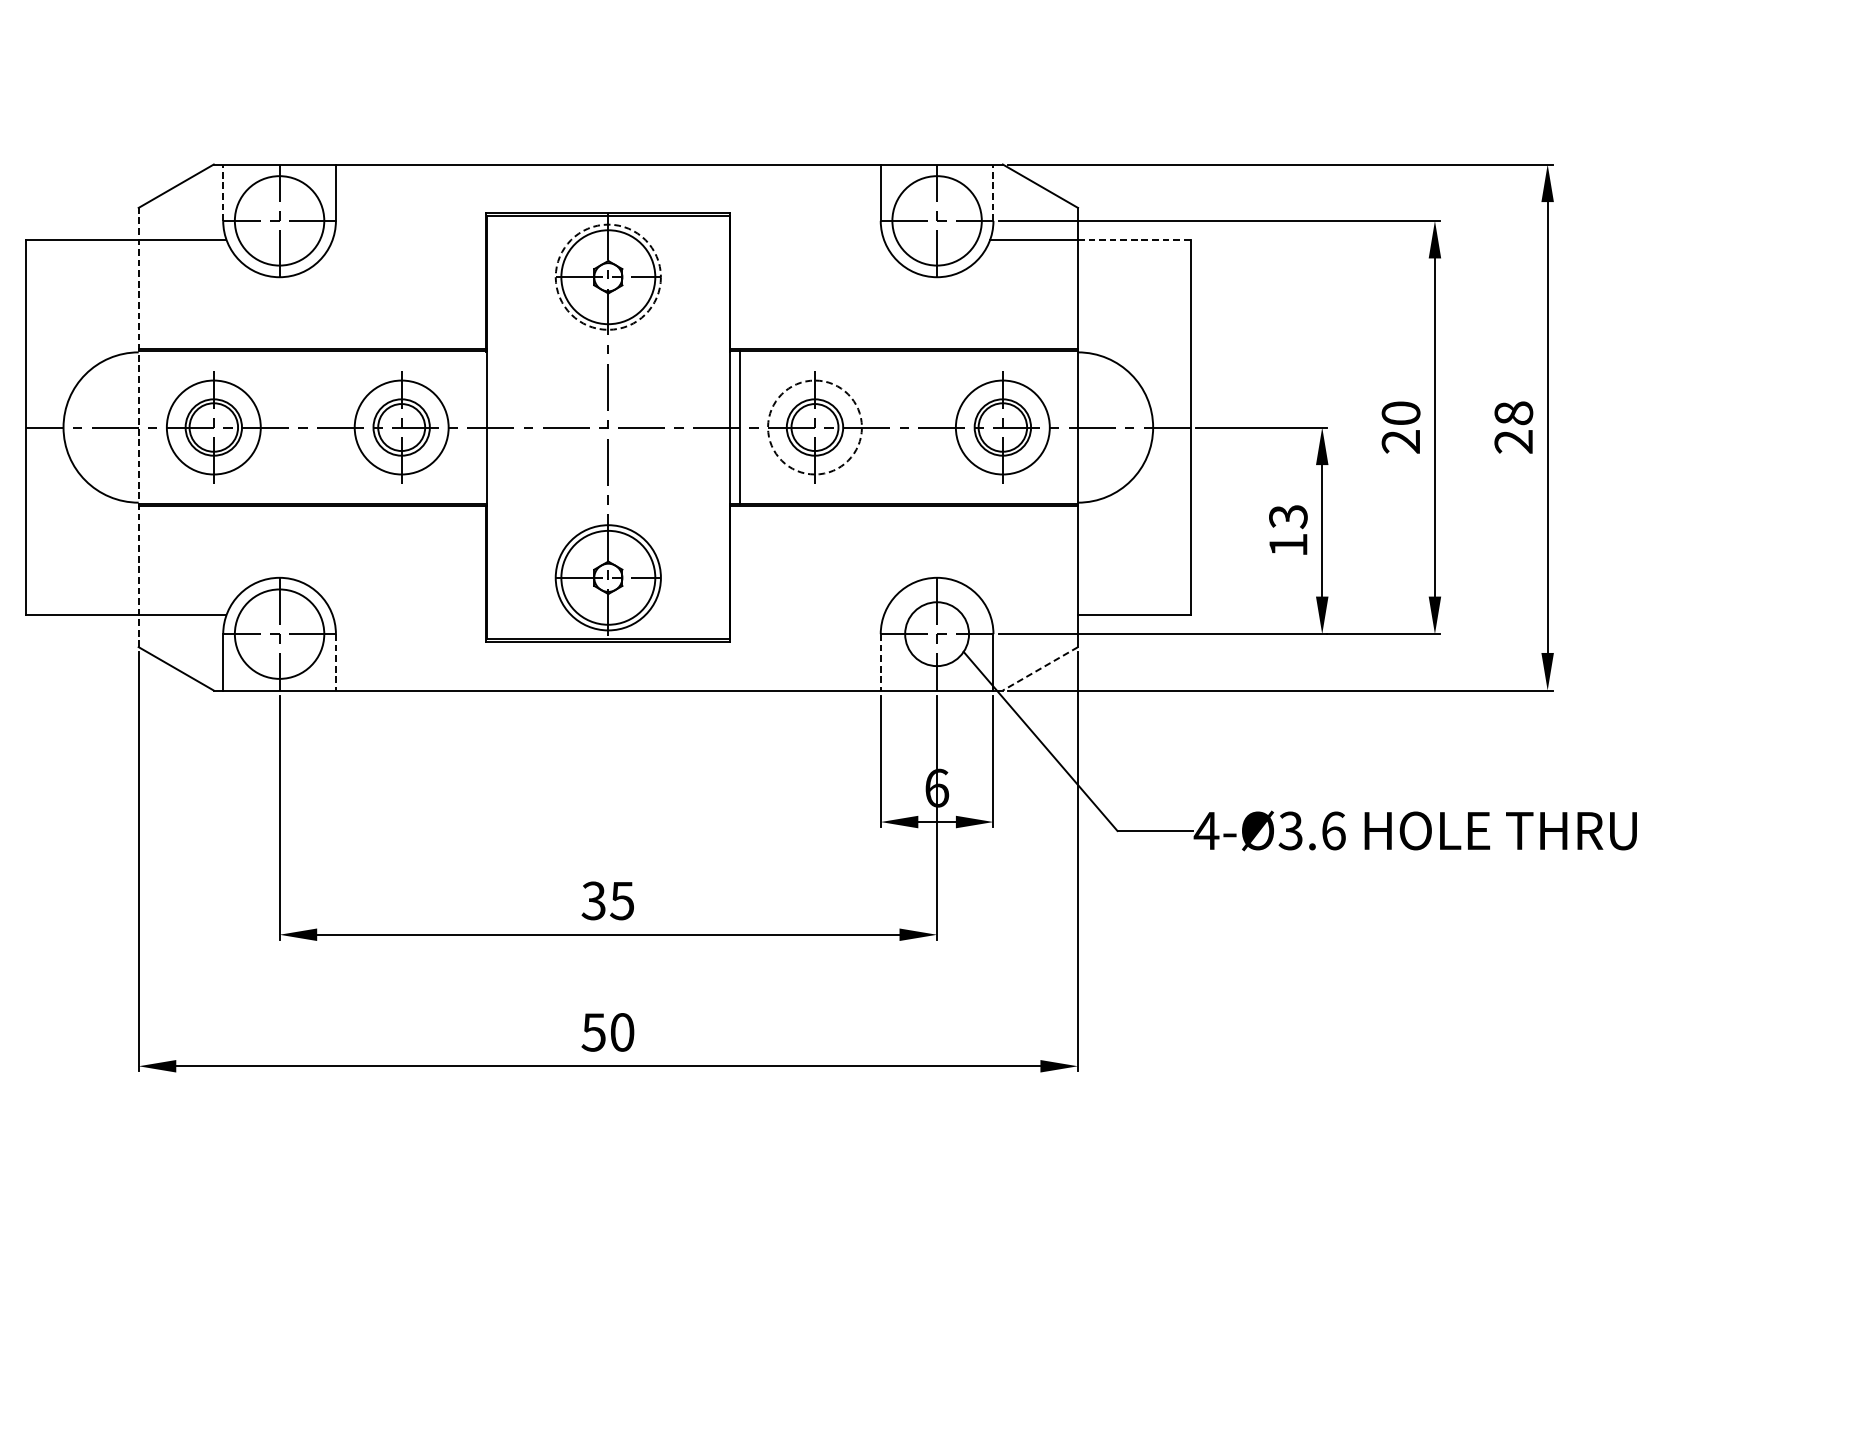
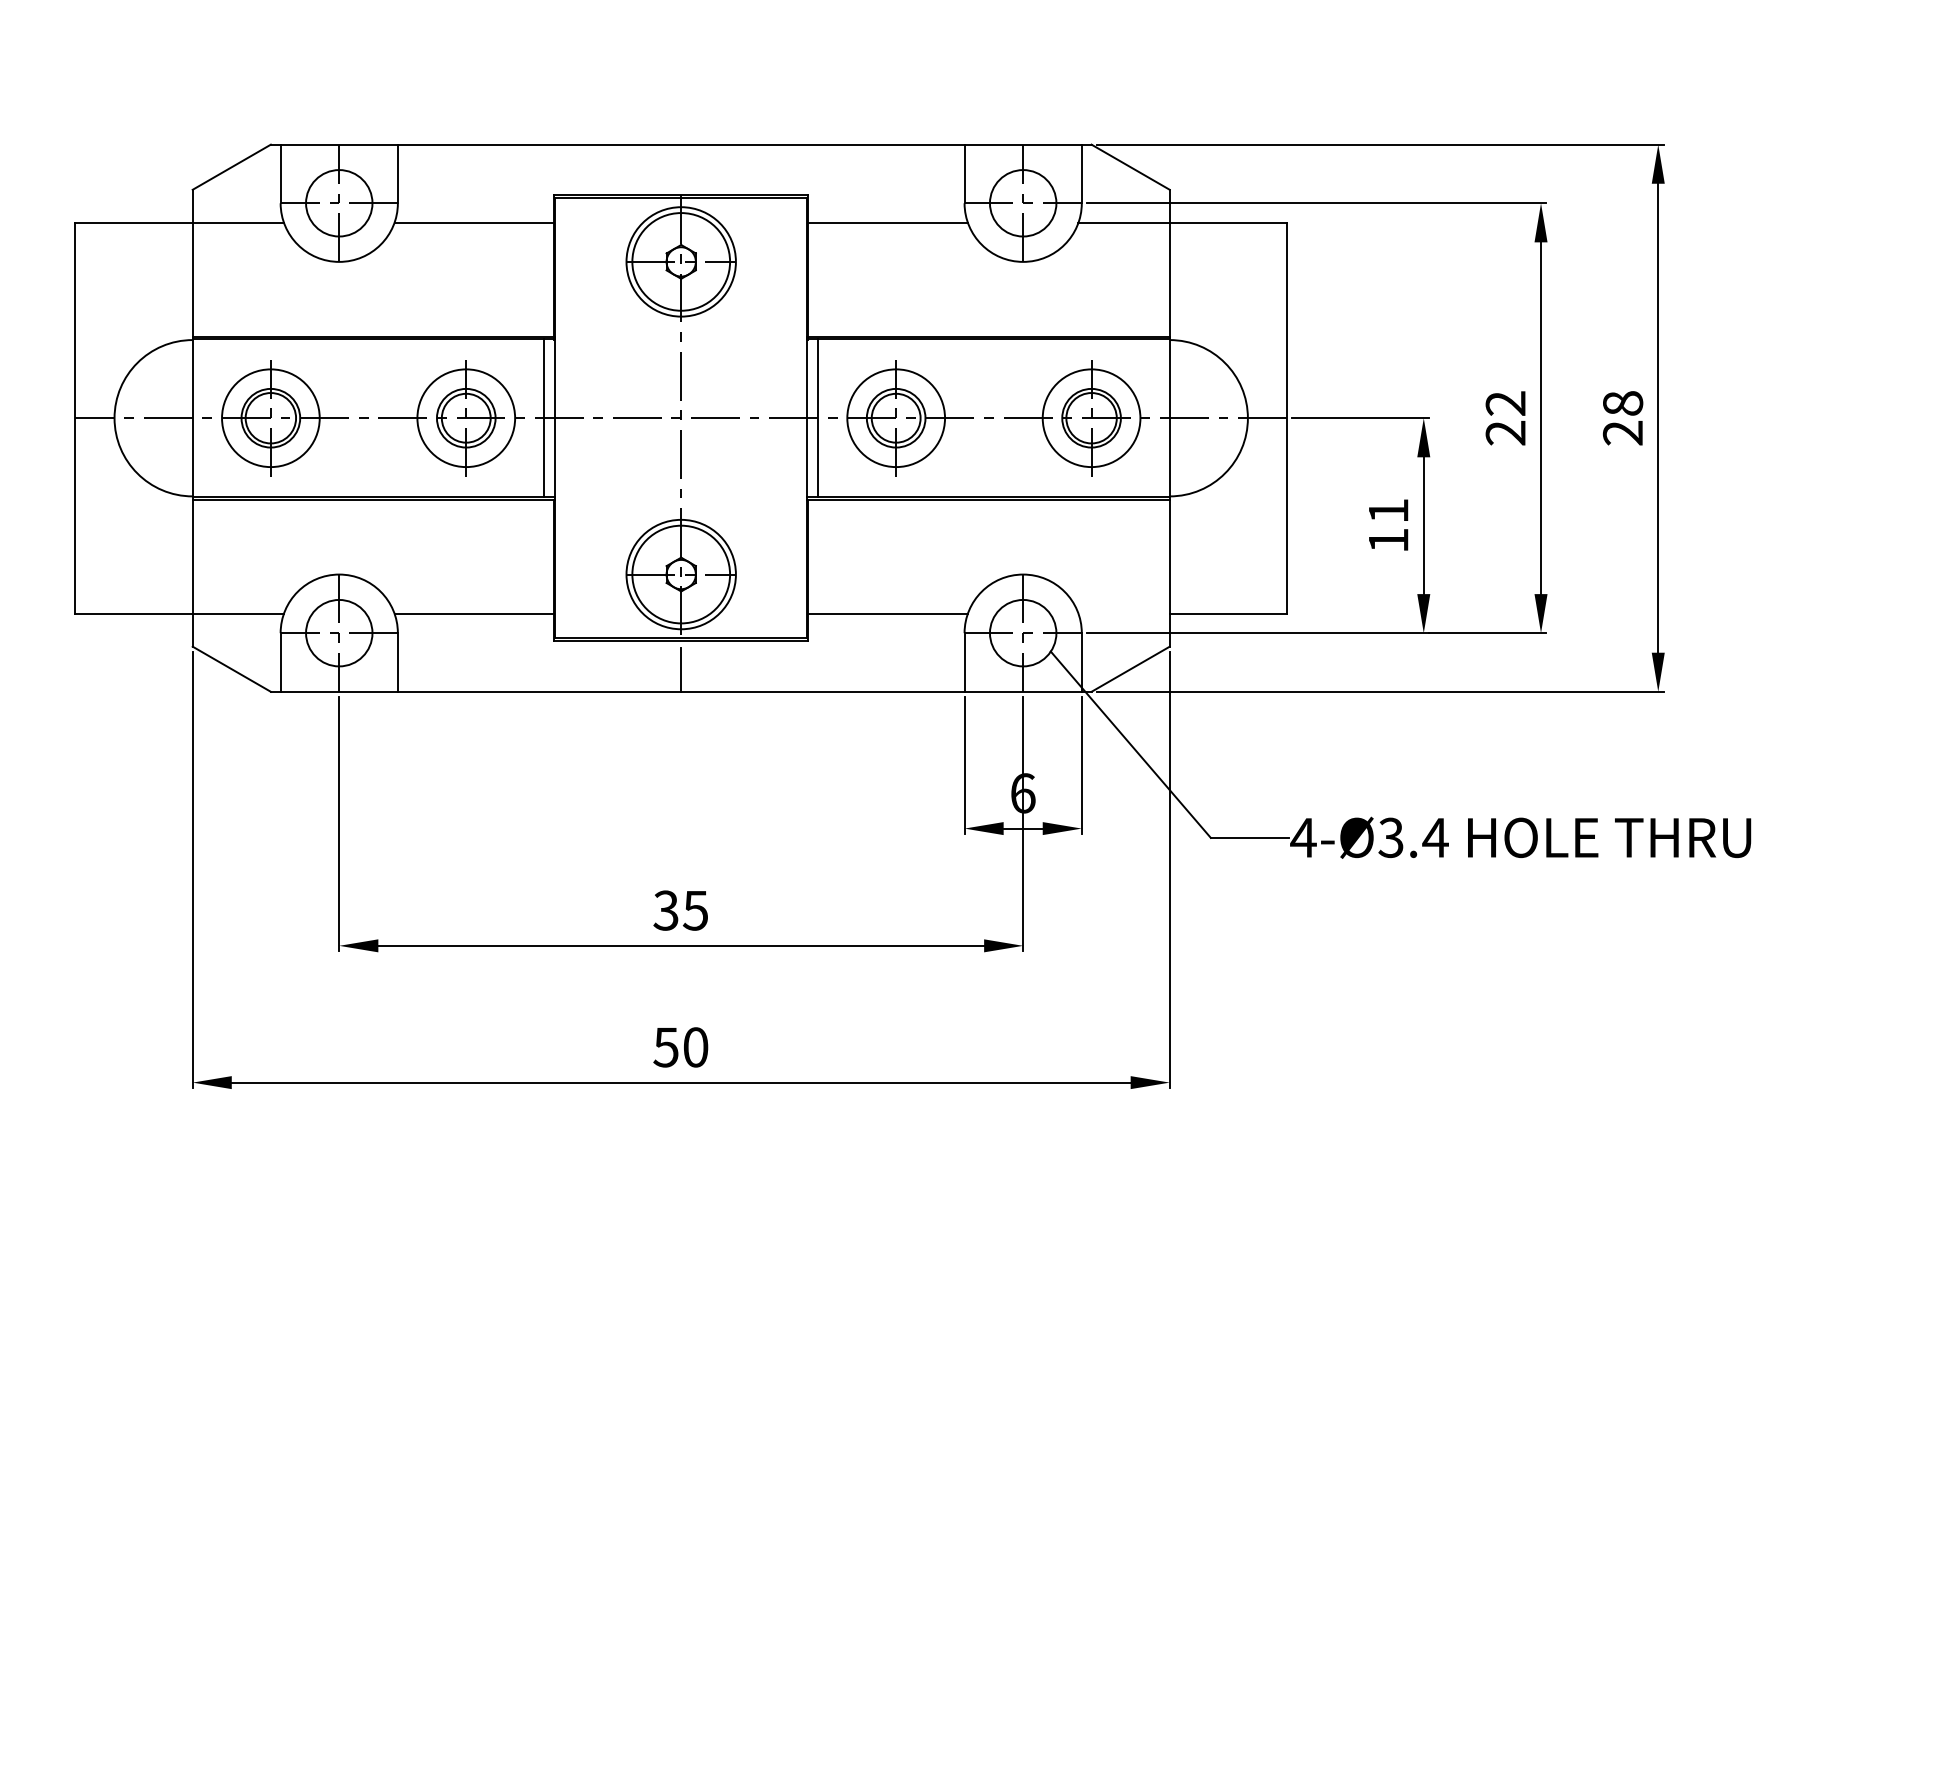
line: (223, 192) -> (280, 173), dashed -> solid
line: (993, 192) -> (1081, 173), dashed -> solid
circle: (279, 221) -> (339, 203), size x0.71
circle: (936, 221) -> (1022, 203), size x0.71
line: (409, 239) -> (474, 222), added
line: (806, 239) -> (887, 222), added
line: (1134, 239) -> (1228, 222), dashed -> solid
circle: (607, 276) -> (680, 261), dashed -> solid
text: (1400, 413) -> (1505, 403), 20 -> 22
line: (138, 426) -> (192, 417), dashed -> solid
line: (476, 427) -> (544, 418), added
circle: (815, 427) -> (896, 418), dashed -> solid
text: (1288, 517) -> (1388, 511), 13 -> 11
line: (409, 615) -> (474, 613), added
line: (806, 615) -> (887, 613), added
circle: (279, 633) -> (339, 632), size x0.71
line: (335, 663) -> (397, 663), dashed -> solid
line: (880, 663) -> (964, 663), dashed -> solid
line: (608, 669) -> (681, 669), added
line: (1040, 669) -> (1130, 669), dashed -> solid
text: (1333, 830) -> (1435, 837), 4-Ø3.6 -> 4-Ø3.4

